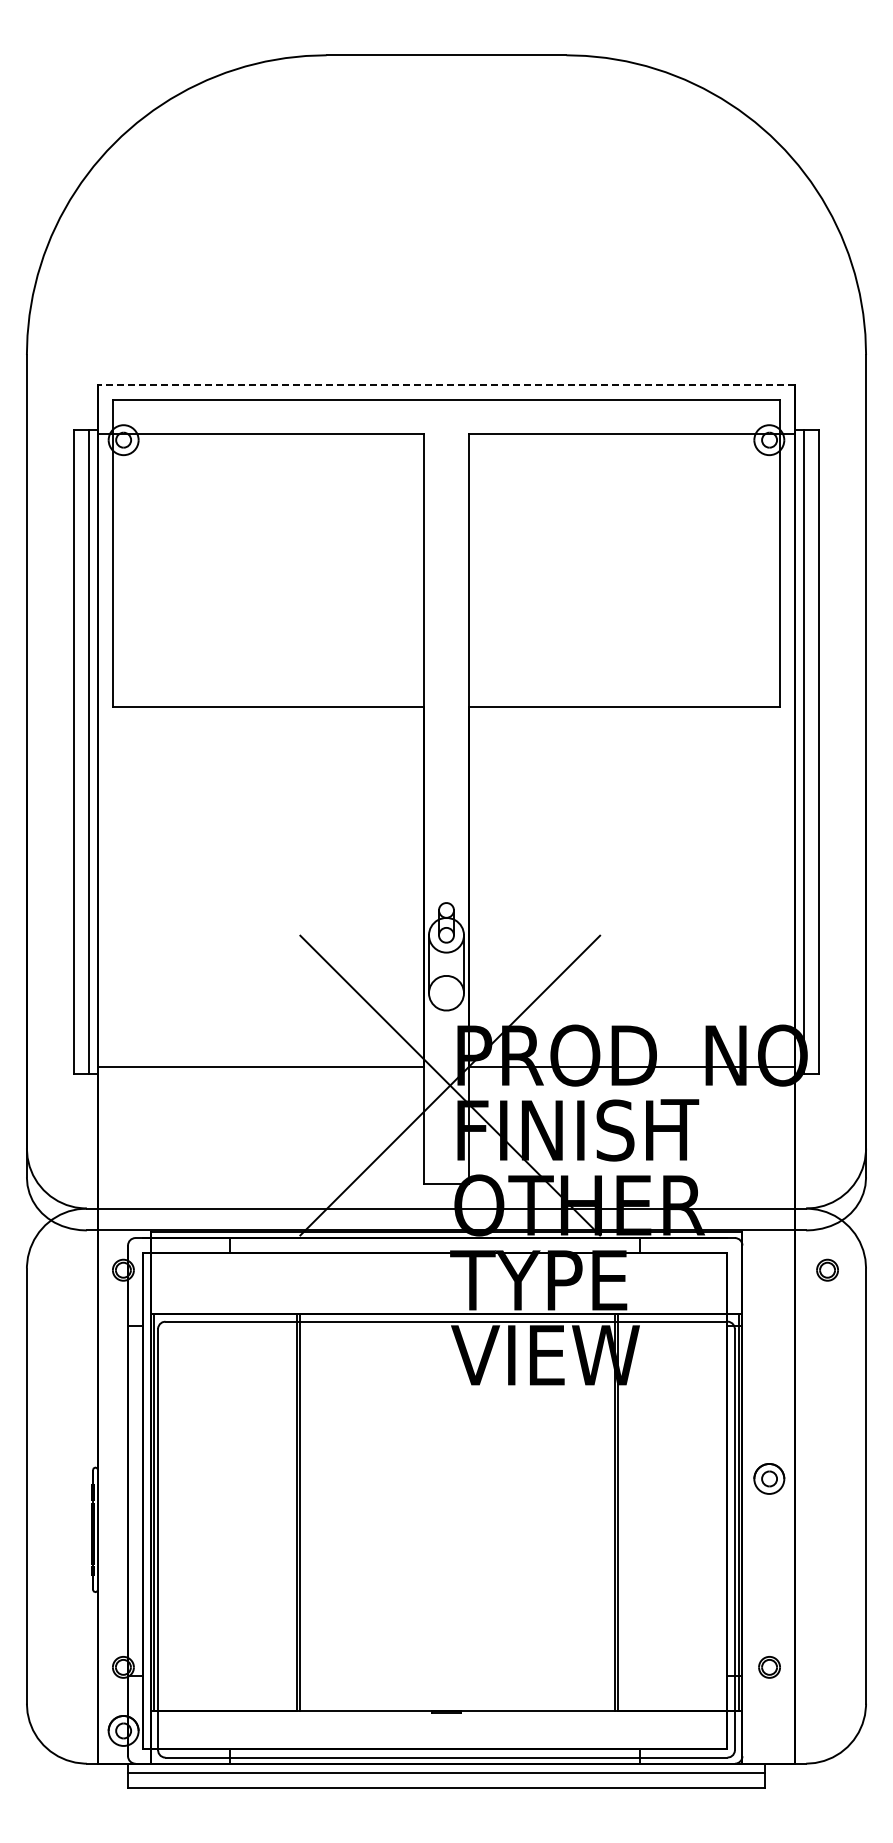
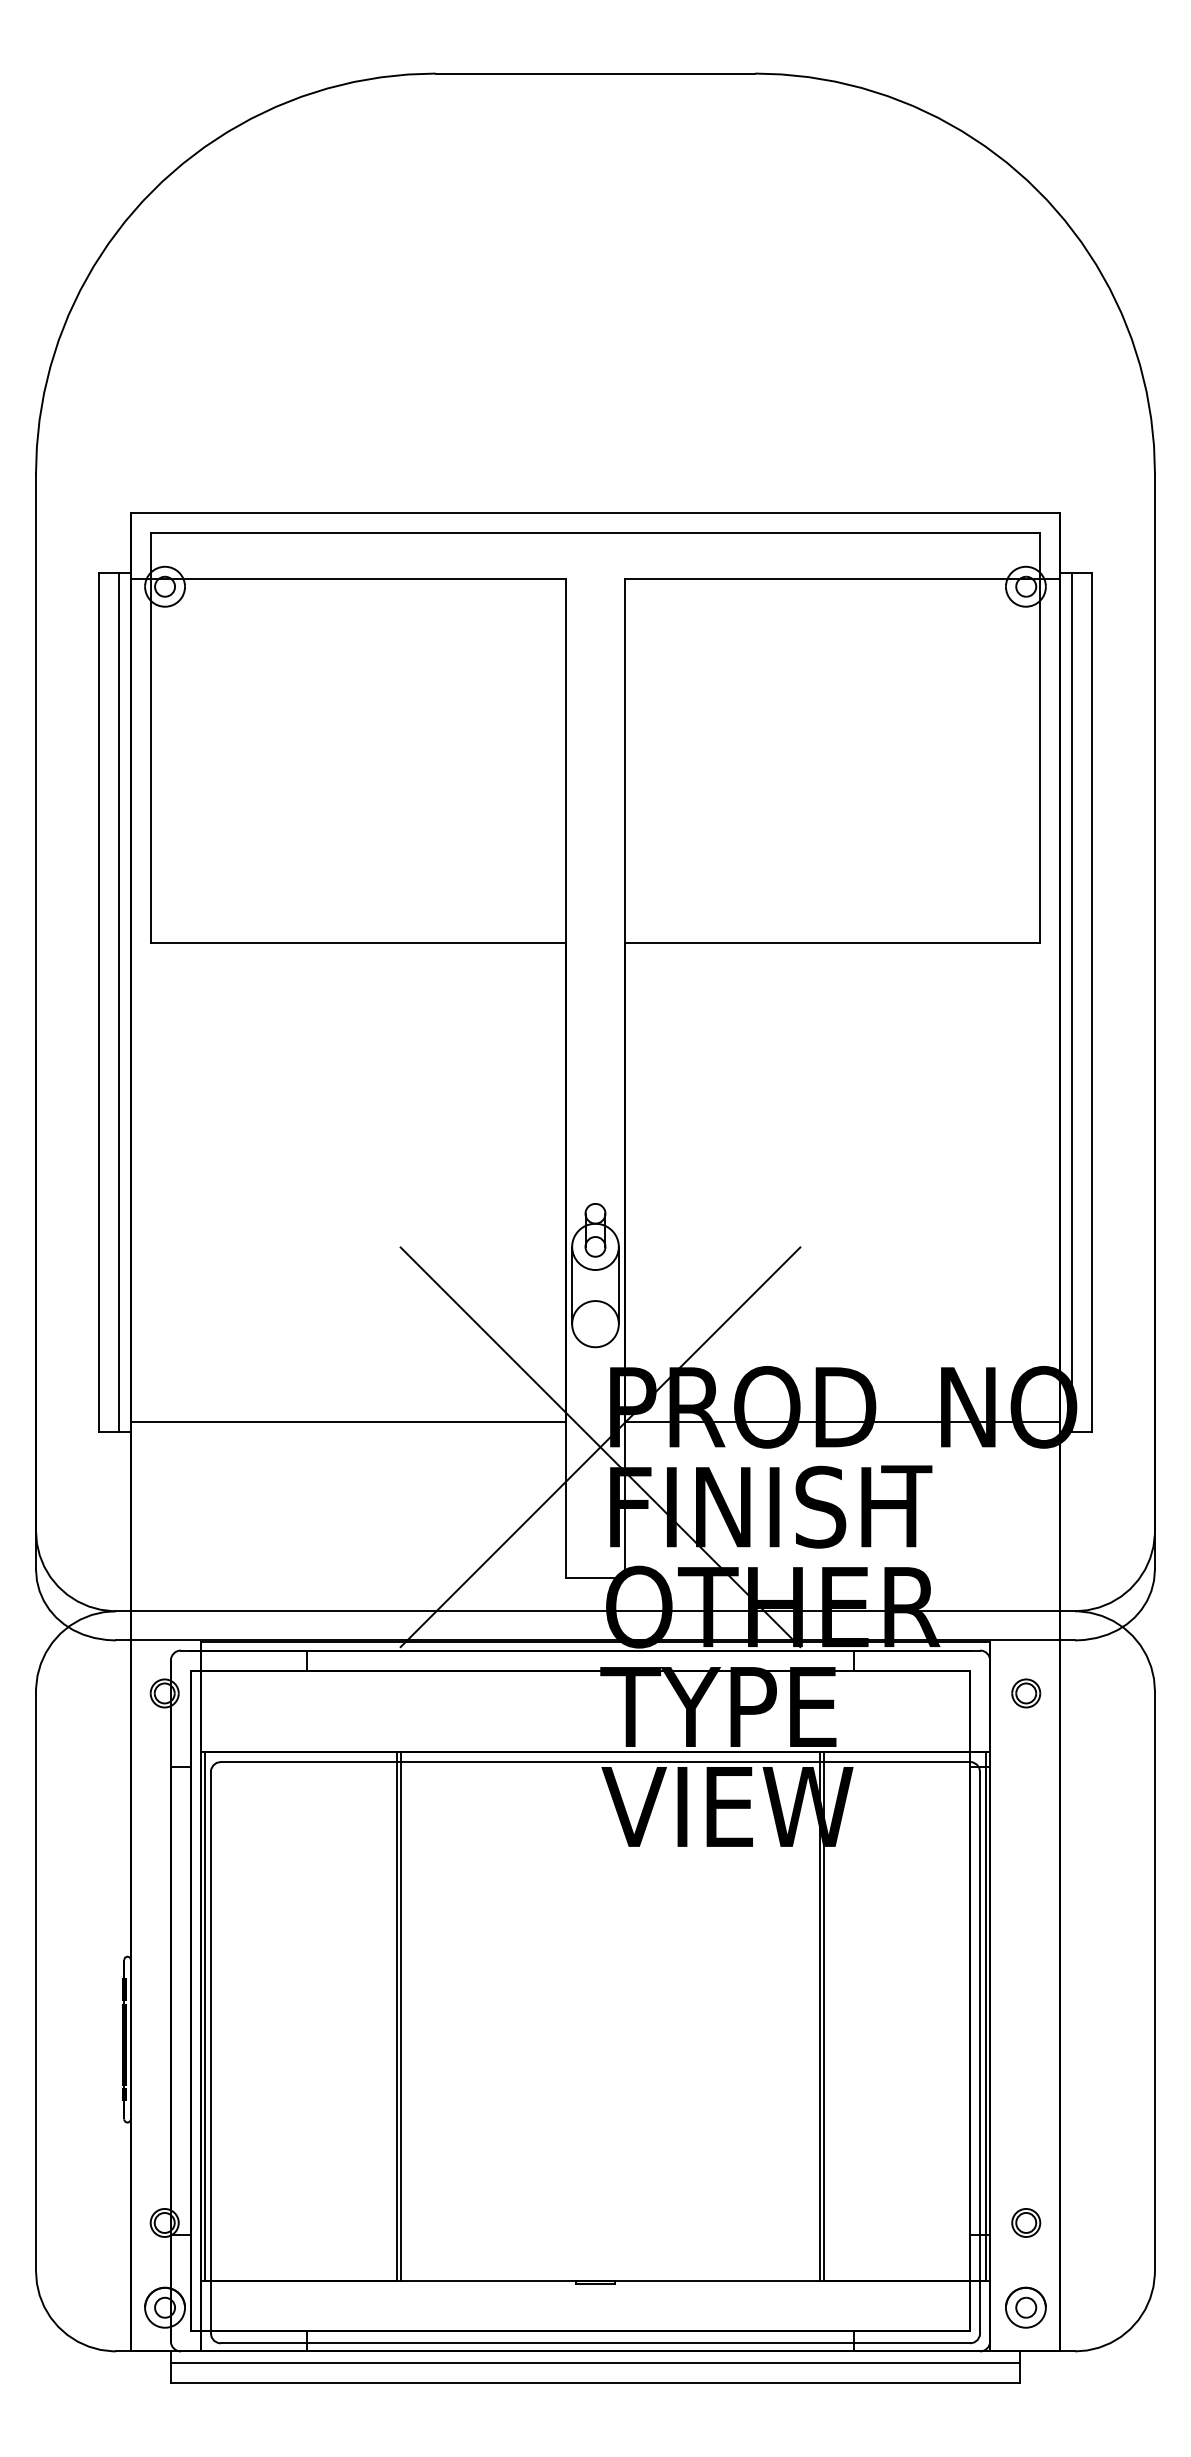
line: (446, 384) -> (595, 512), dashed -> solid
part: (827, 1269) -> (1026, 1692), moved
part: (769, 1478) -> (1026, 2307), moved

